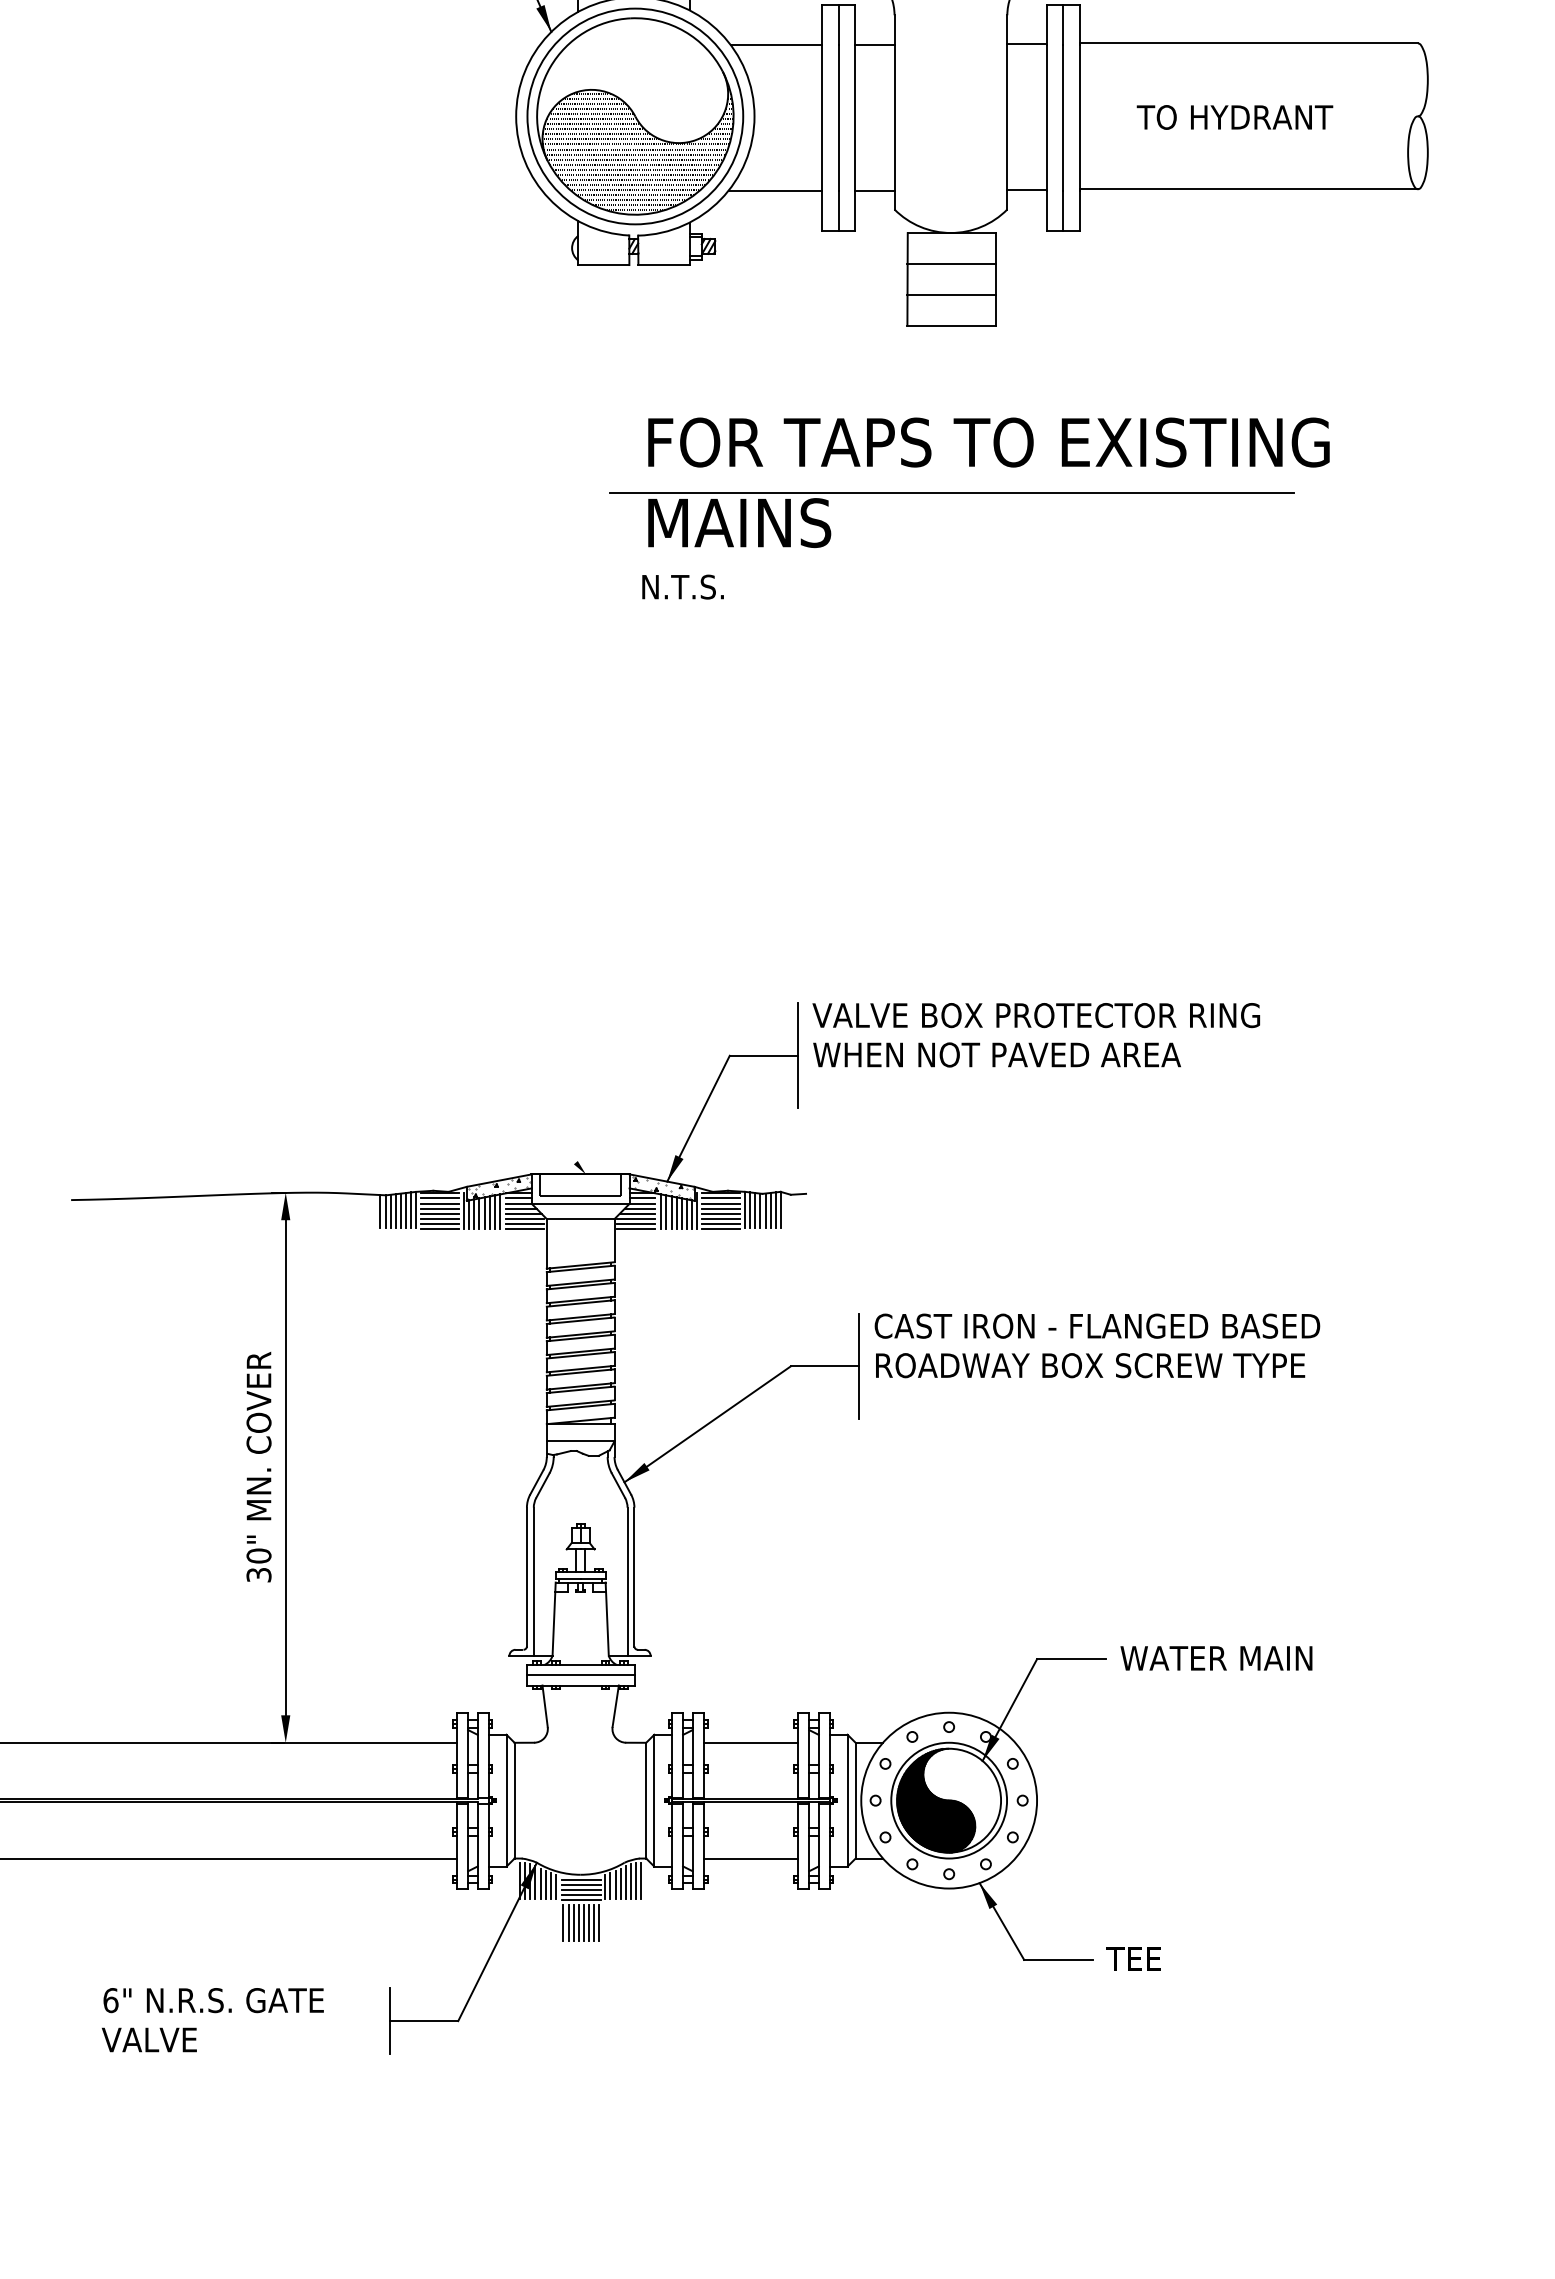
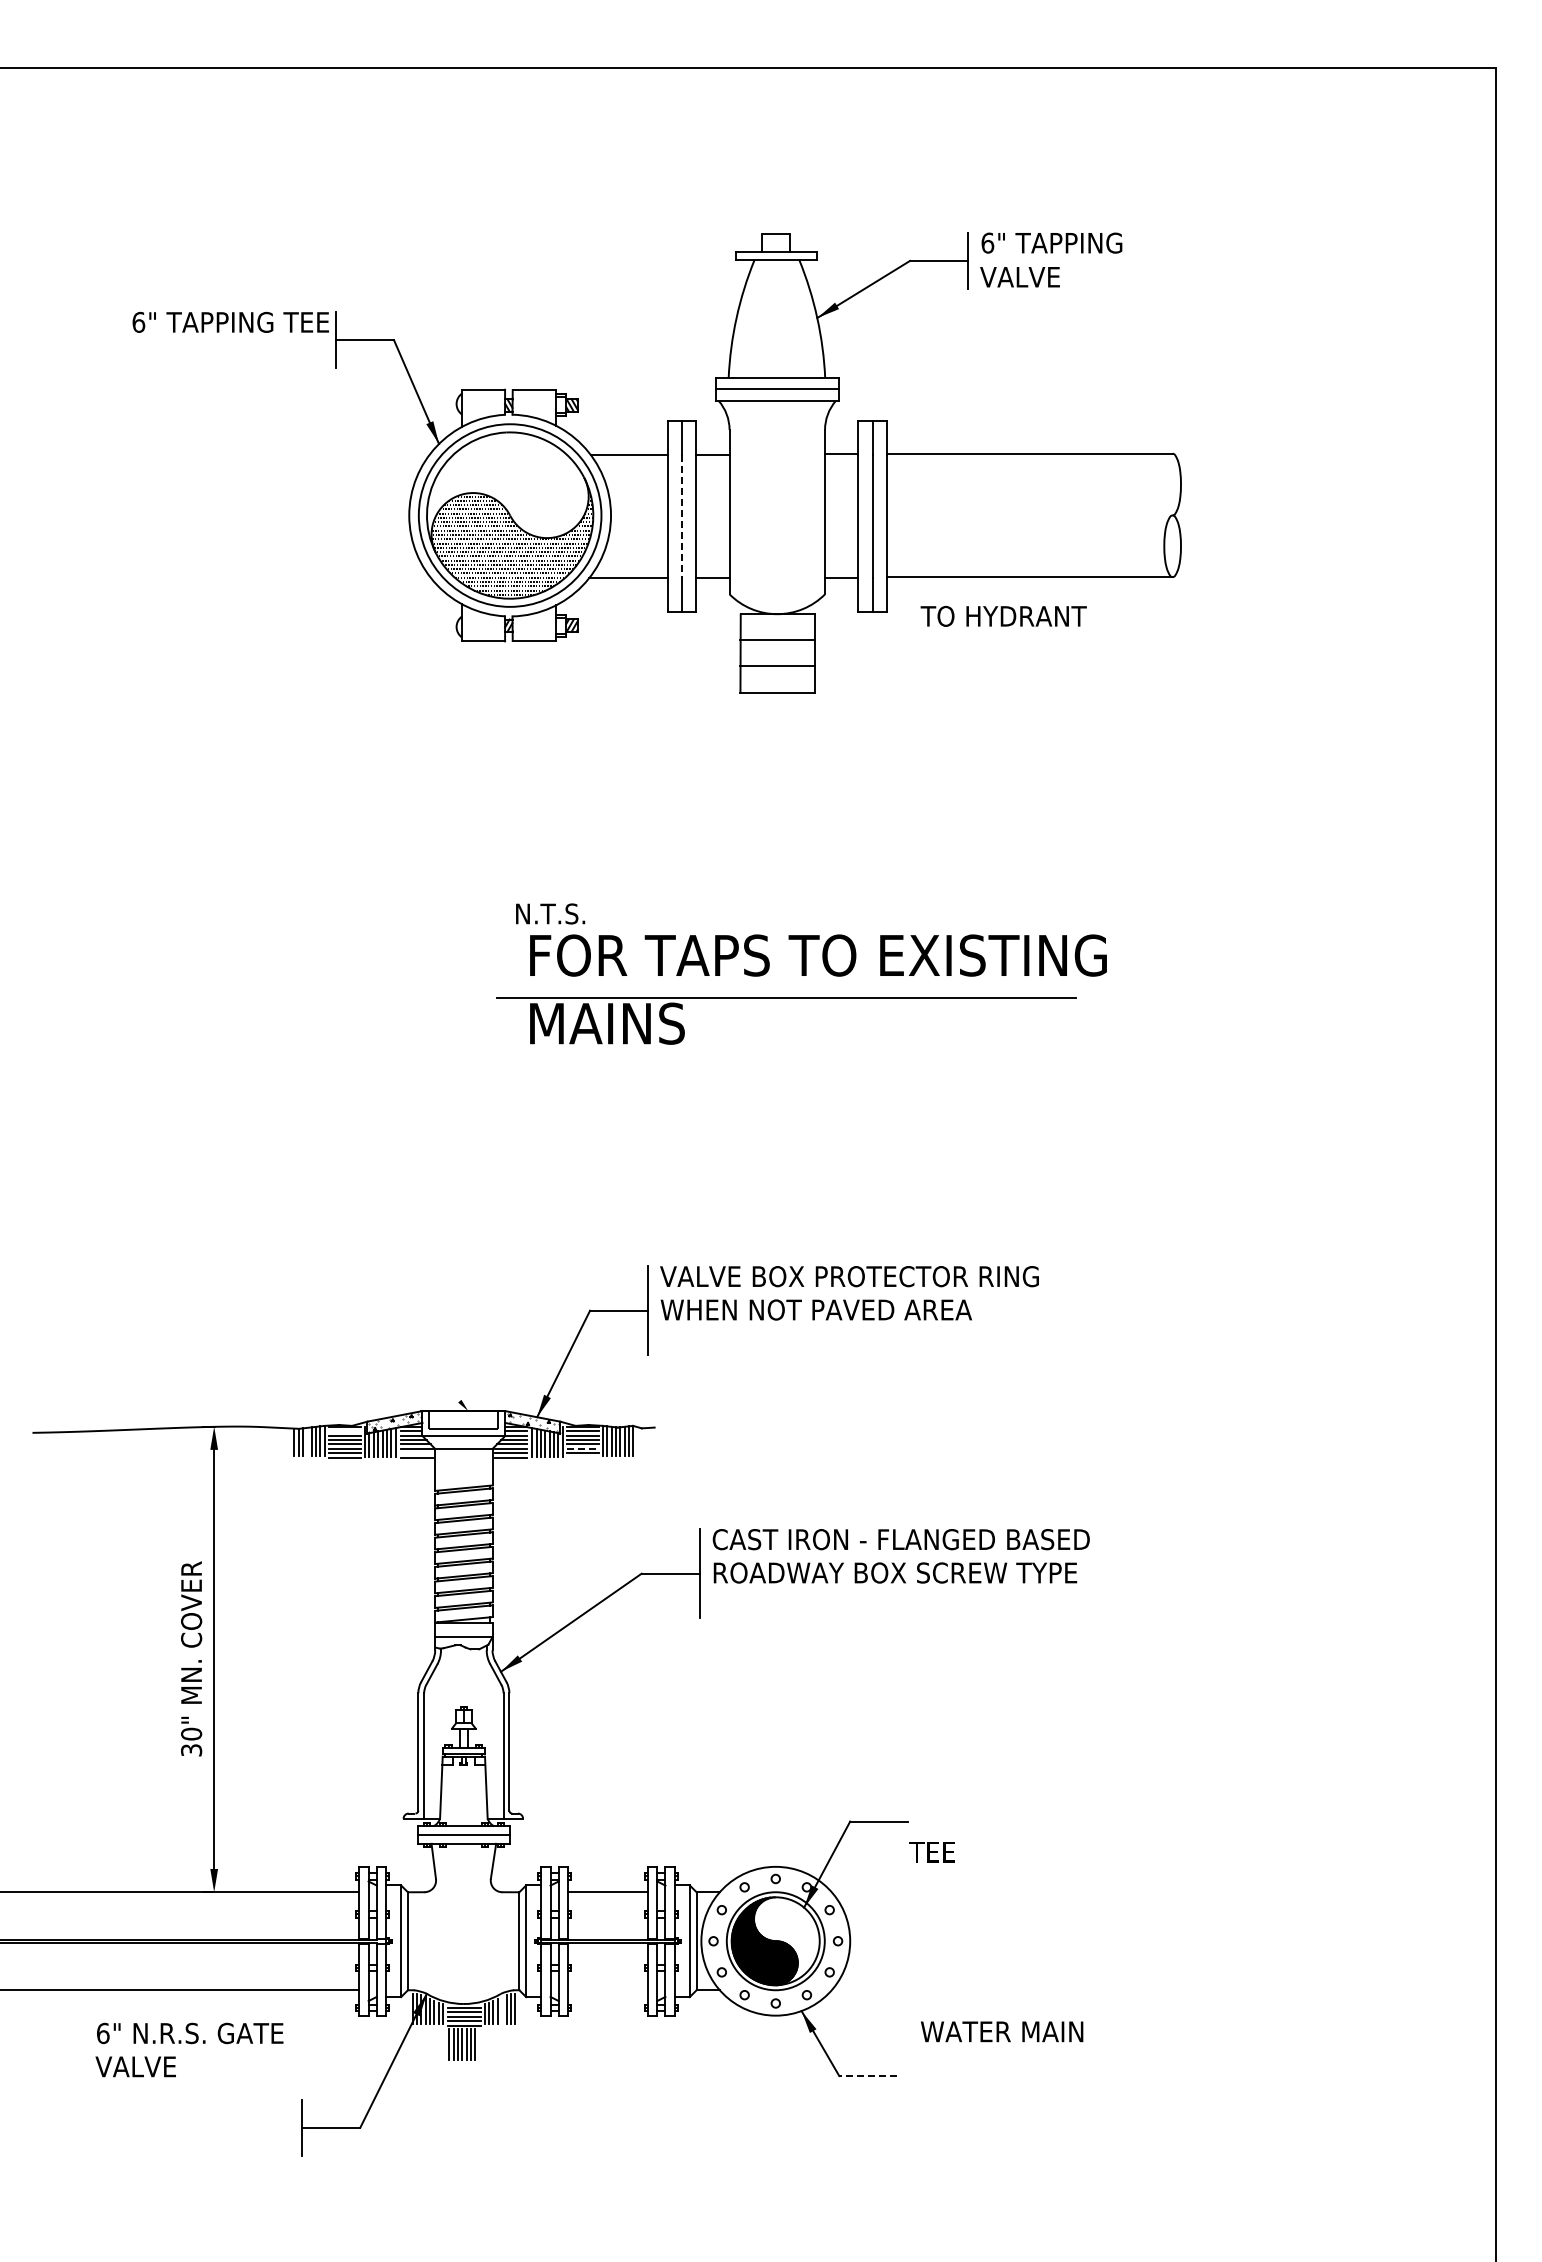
text: (1234, 116) -> (1003, 615), moved
line: (838, 117) -> (682, 516), solid -> dashed
part: (968, 492) -> (801, 997), moved
line: (439, 1198) -> (344, 1431), removed
line: (395, 1210) -> (307, 1441), removed
line: (722, 1218) -> (583, 1448), solid -> dashed
line: (524, 1224) -> (416, 1453), removed
line: (720, 1229) -> (582, 1457), removed
text: (1216, 1658) -> (1002, 2031), moved
line: (750, 1858) -> (607, 1990), removed
line: (626, 1882) -> (502, 2010), removed
line: (599, 1922) -> (479, 2044), removed
text: (1133, 1959) -> (931, 1852), moved
line: (1057, 1960) -> (867, 2076), solid -> dashed
text: (212, 2019) -> (189, 2049), moved

